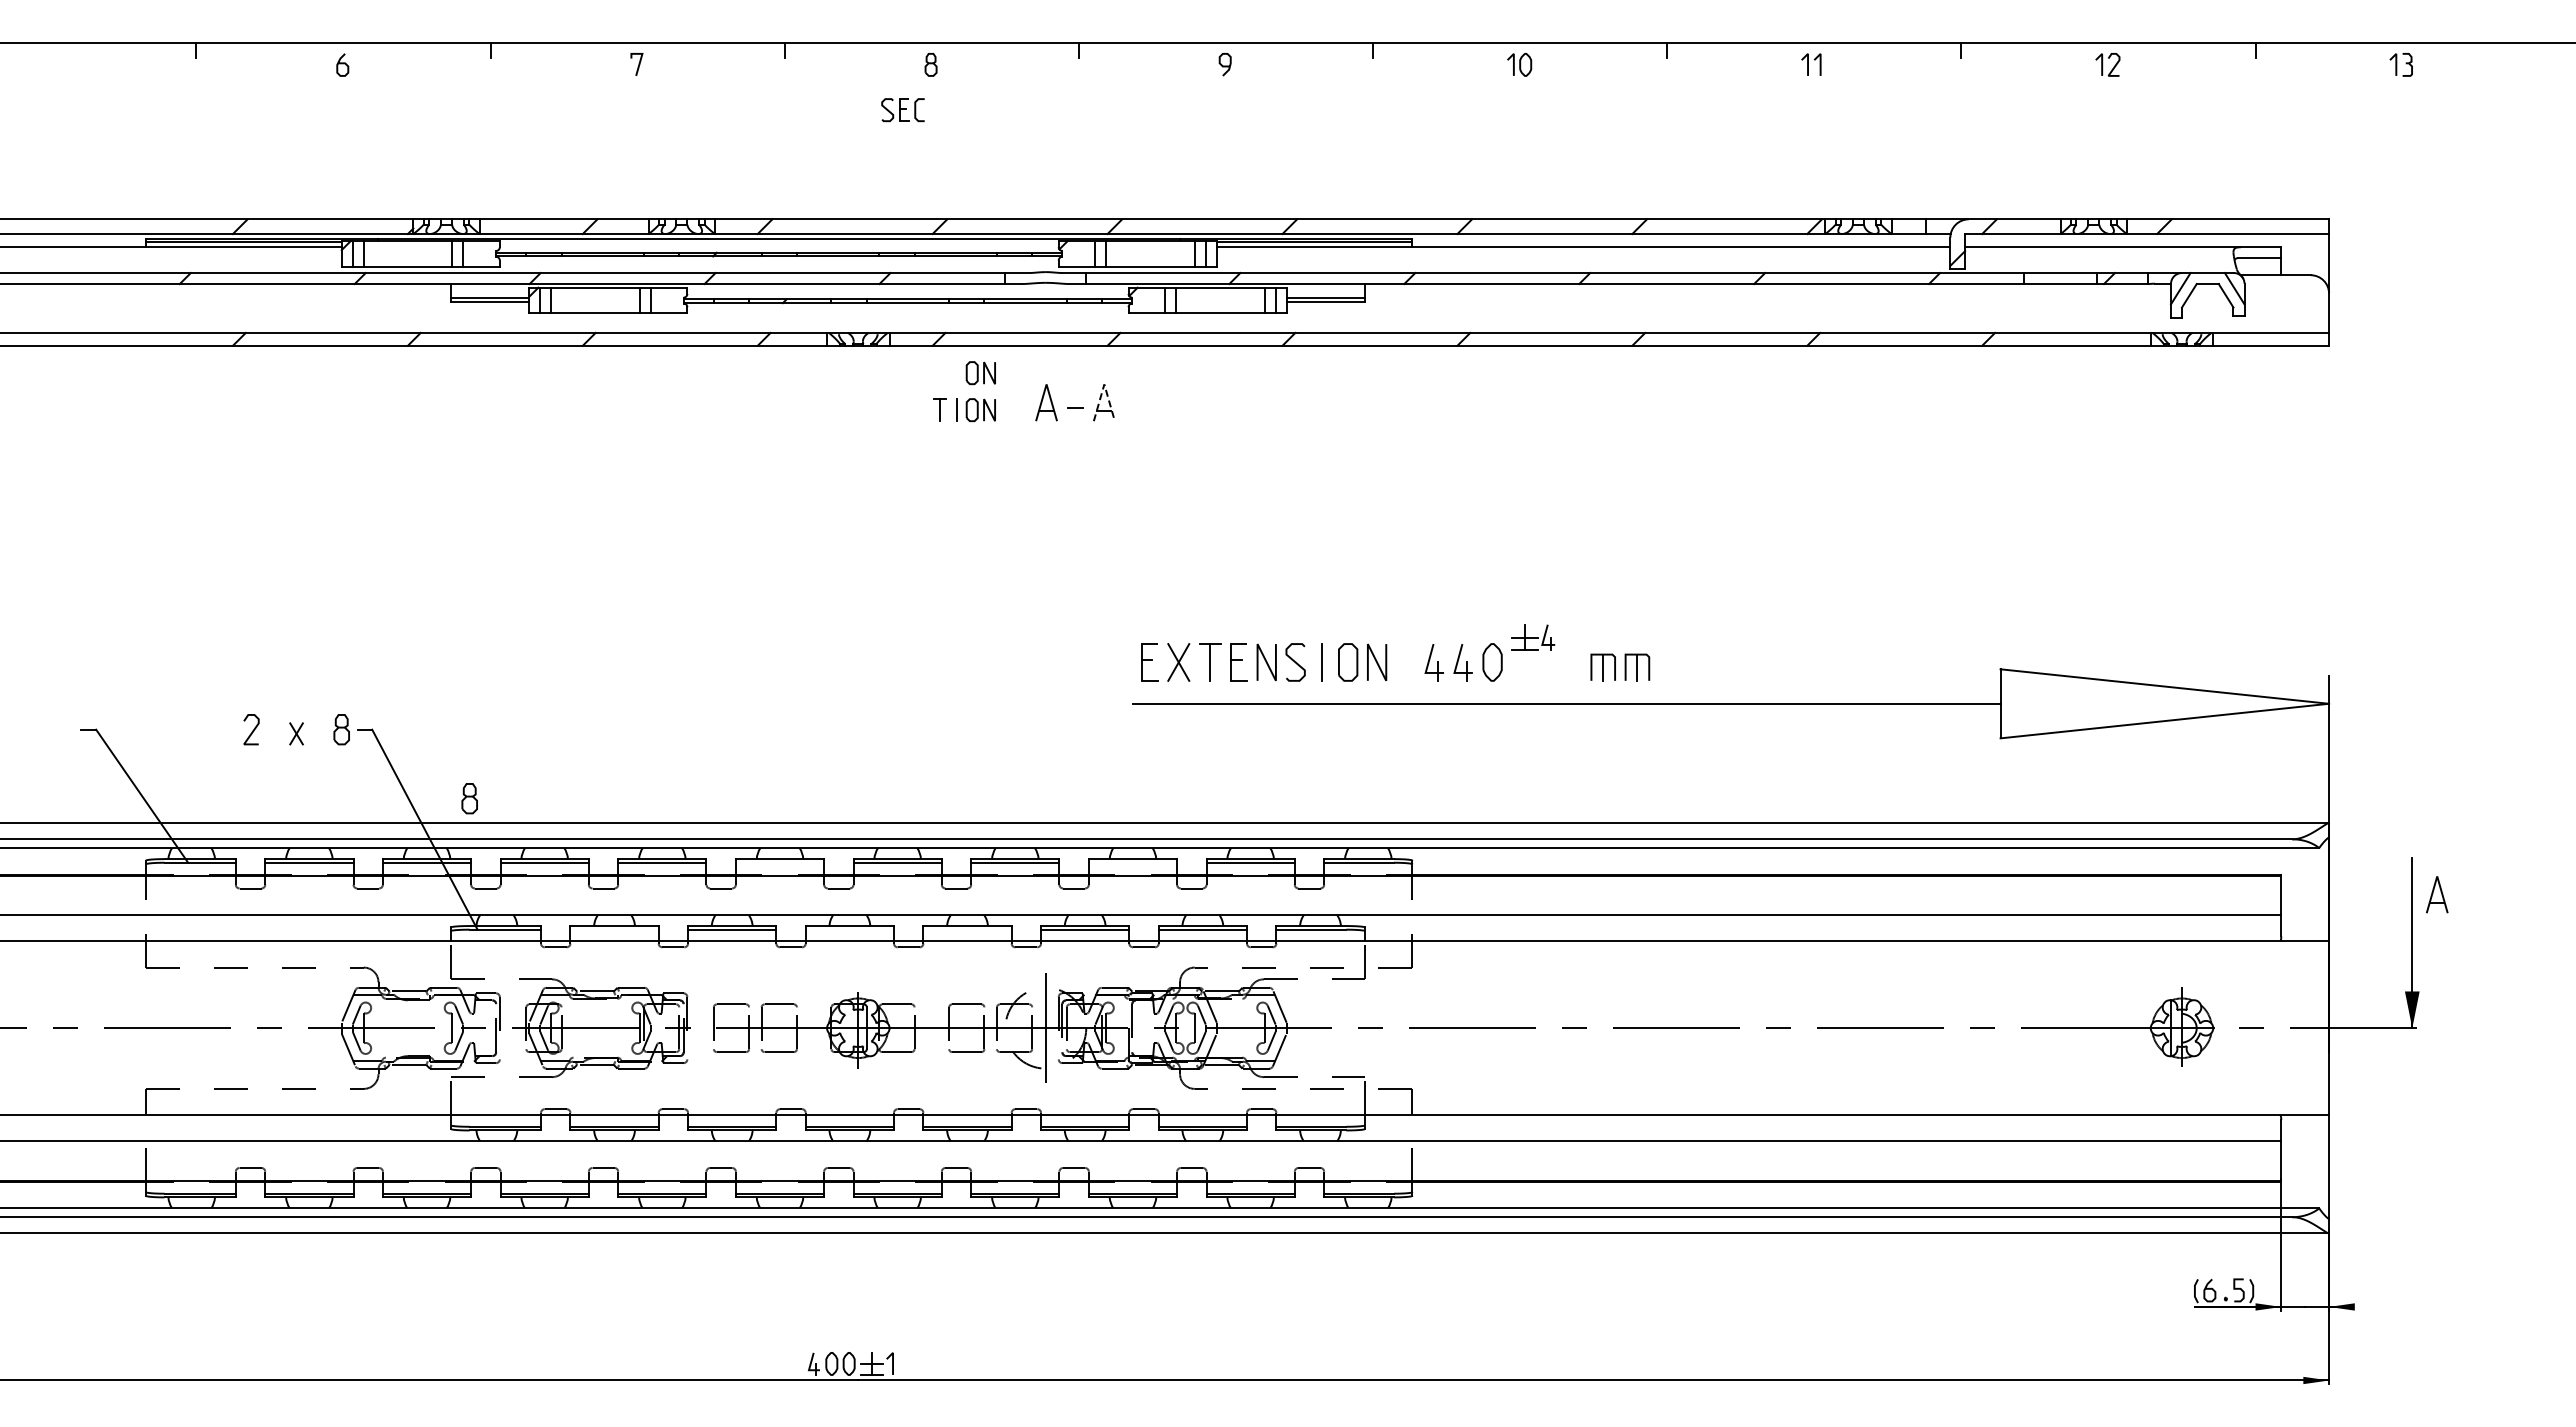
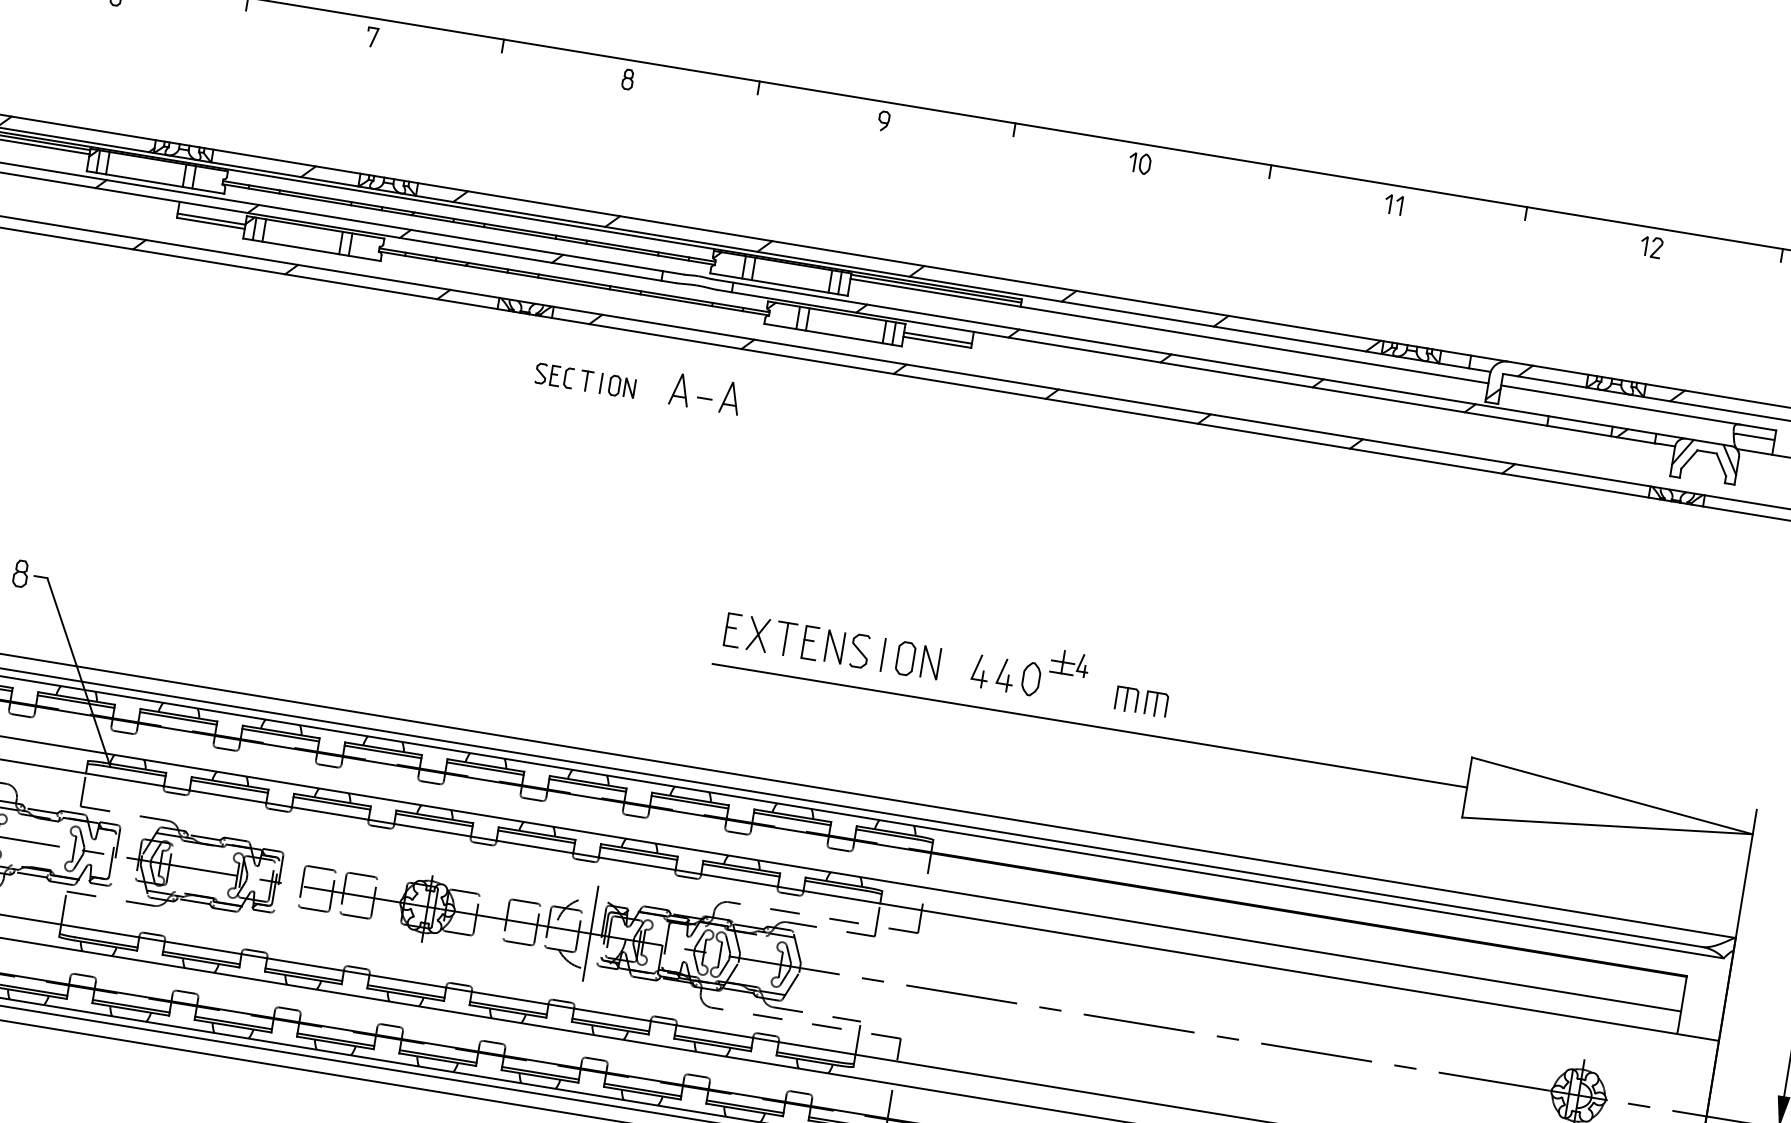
part: (902, 110) -> (553, 376), moved
part: (980, 373) -> (627, 355), removed
line: (1104, 384) -> (733, 382), dashed -> solid
part: (469, 798) -> (122, 651), removed
line: (779, 862) -> (382, 751), added
line: (1132, 862) -> (689, 801), added
line: (614, 929) -> (229, 786), added
line: (849, 929) -> (433, 819), added
line: (967, 929) -> (536, 836), added

